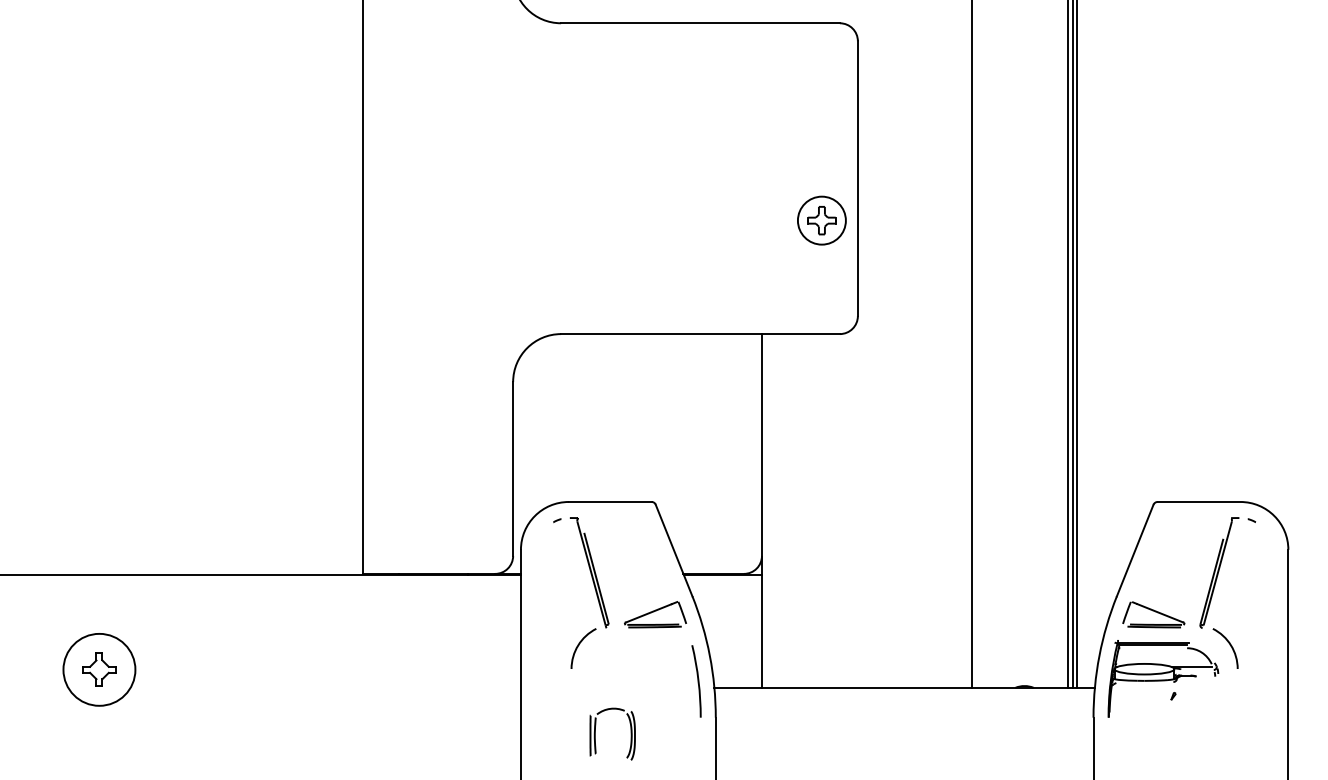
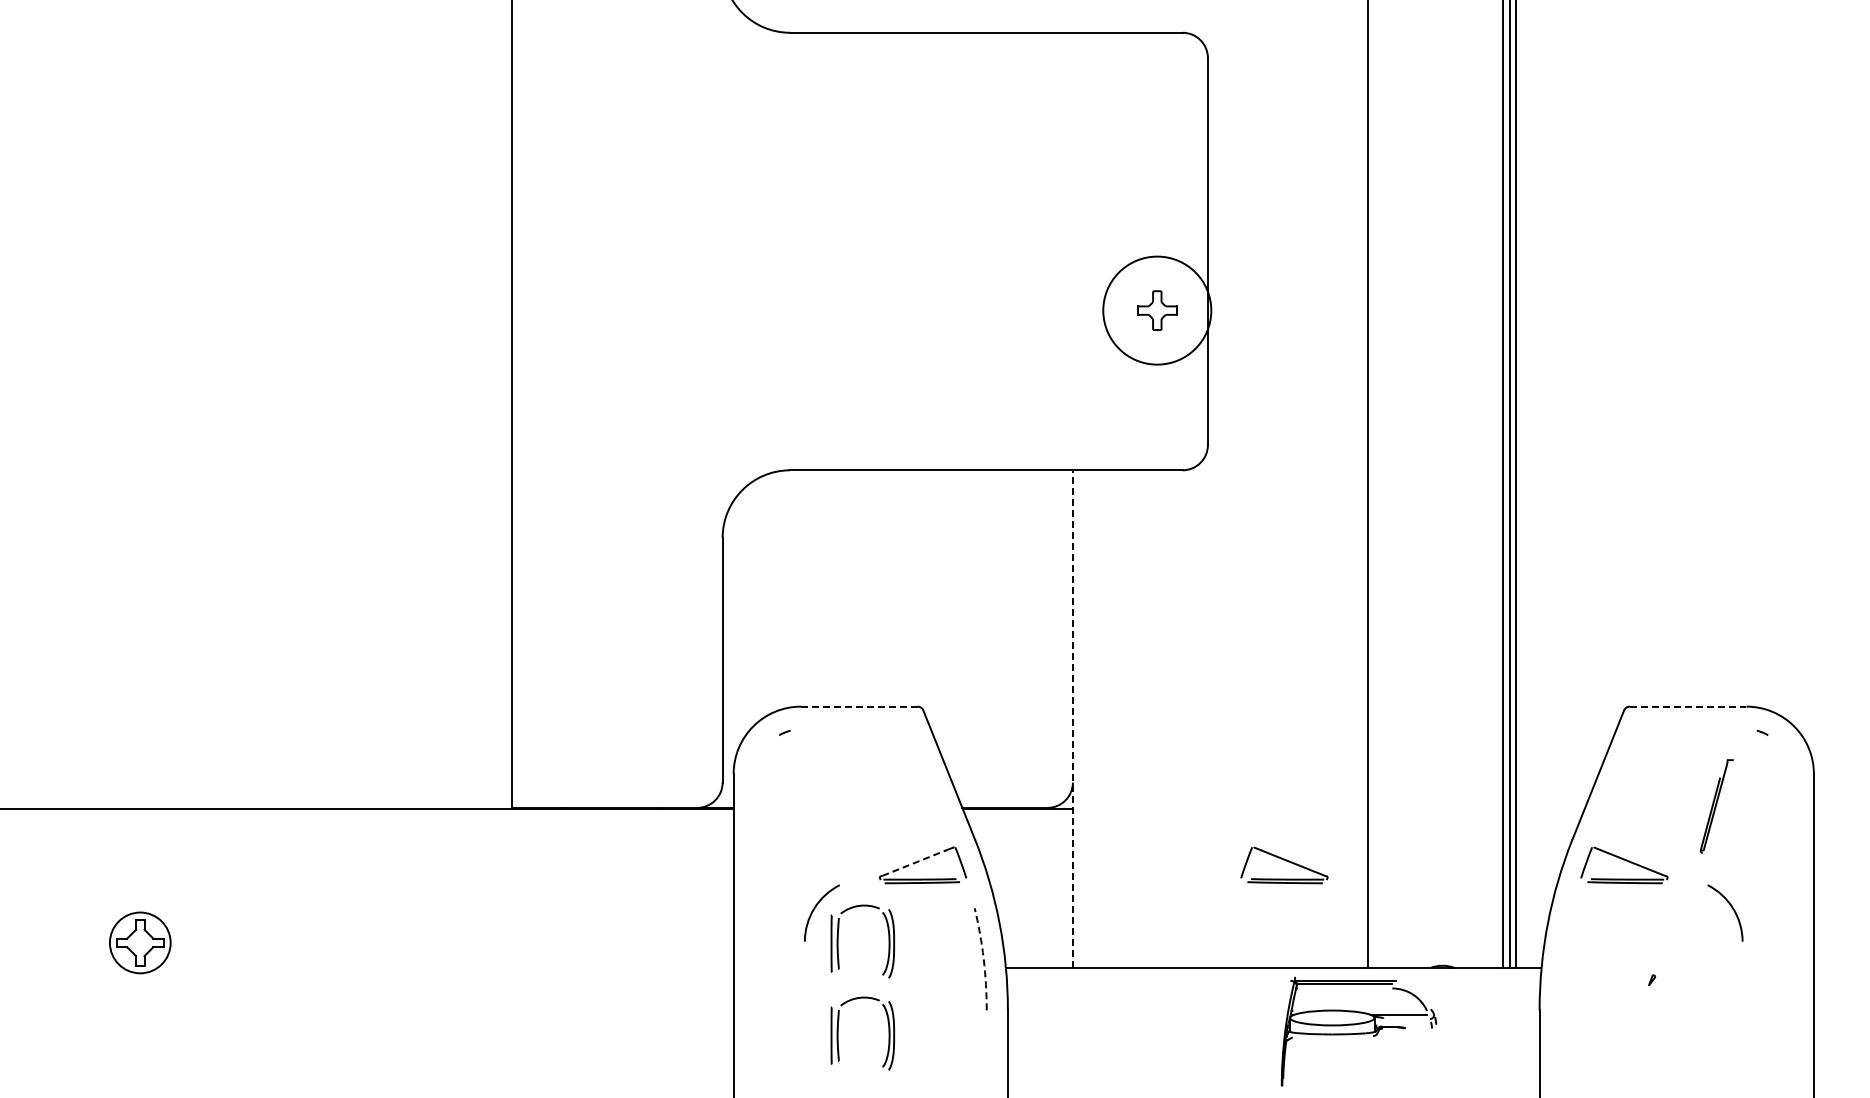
circle: (822, 220) -> (1157, 310), size x1.6
line: (610, 501) -> (859, 706), solid -> dashed
line: (1199, 501) -> (1688, 706), solid -> dashed
line: (761, 511) -> (1072, 719), solid -> dashed
part: (589, 572) -> (830, 806), removed
part: (1219, 572) -> (1716, 806), size x0.6
line: (649, 612) -> (914, 862), solid -> dashed
part: (912, 614) -> (1284, 865), added
part: (595, 668) -> (838, 941), added
circle: (98, 669) -> (139, 942), size x0.6
part: (1163, 678) -> (1358, 1031), moved
arc: (698, 680) -> (983, 958), solid -> dashed

